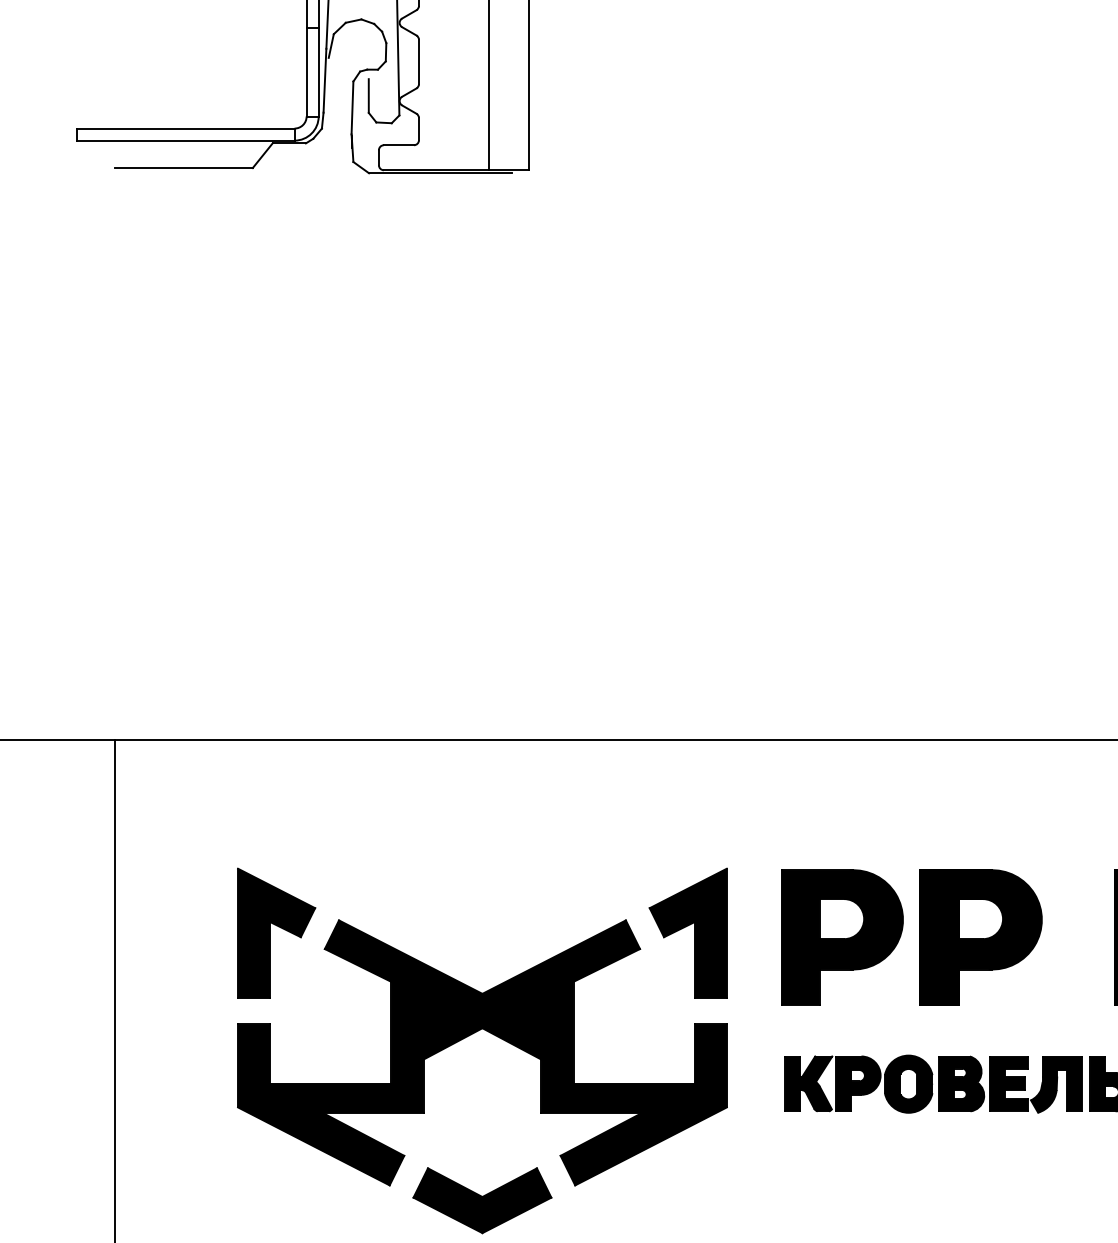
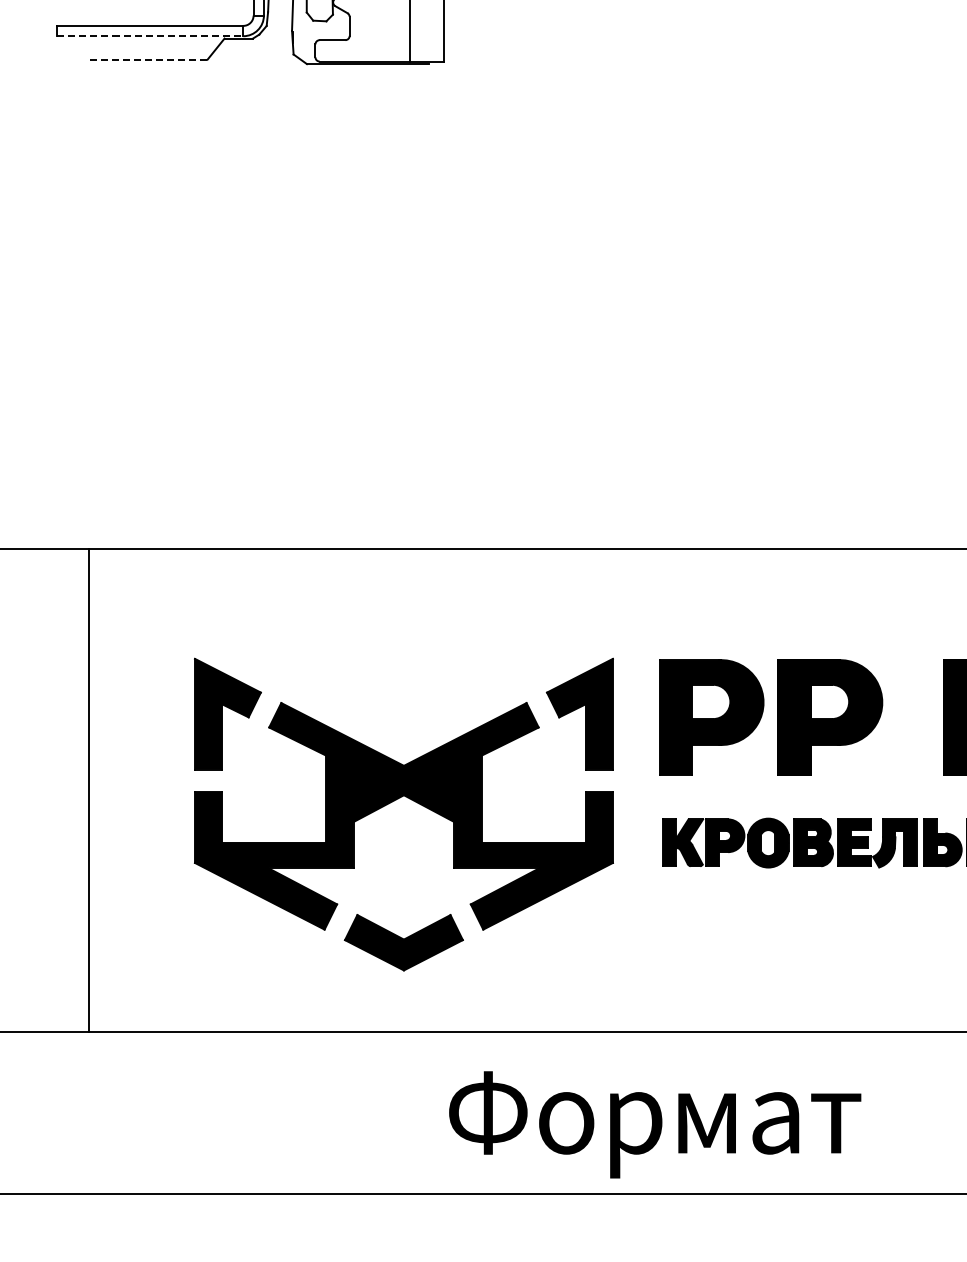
line: (186, 140) -> (150, 36), solid -> dashed
line: (184, 167) -> (149, 59), solid -> dashed

